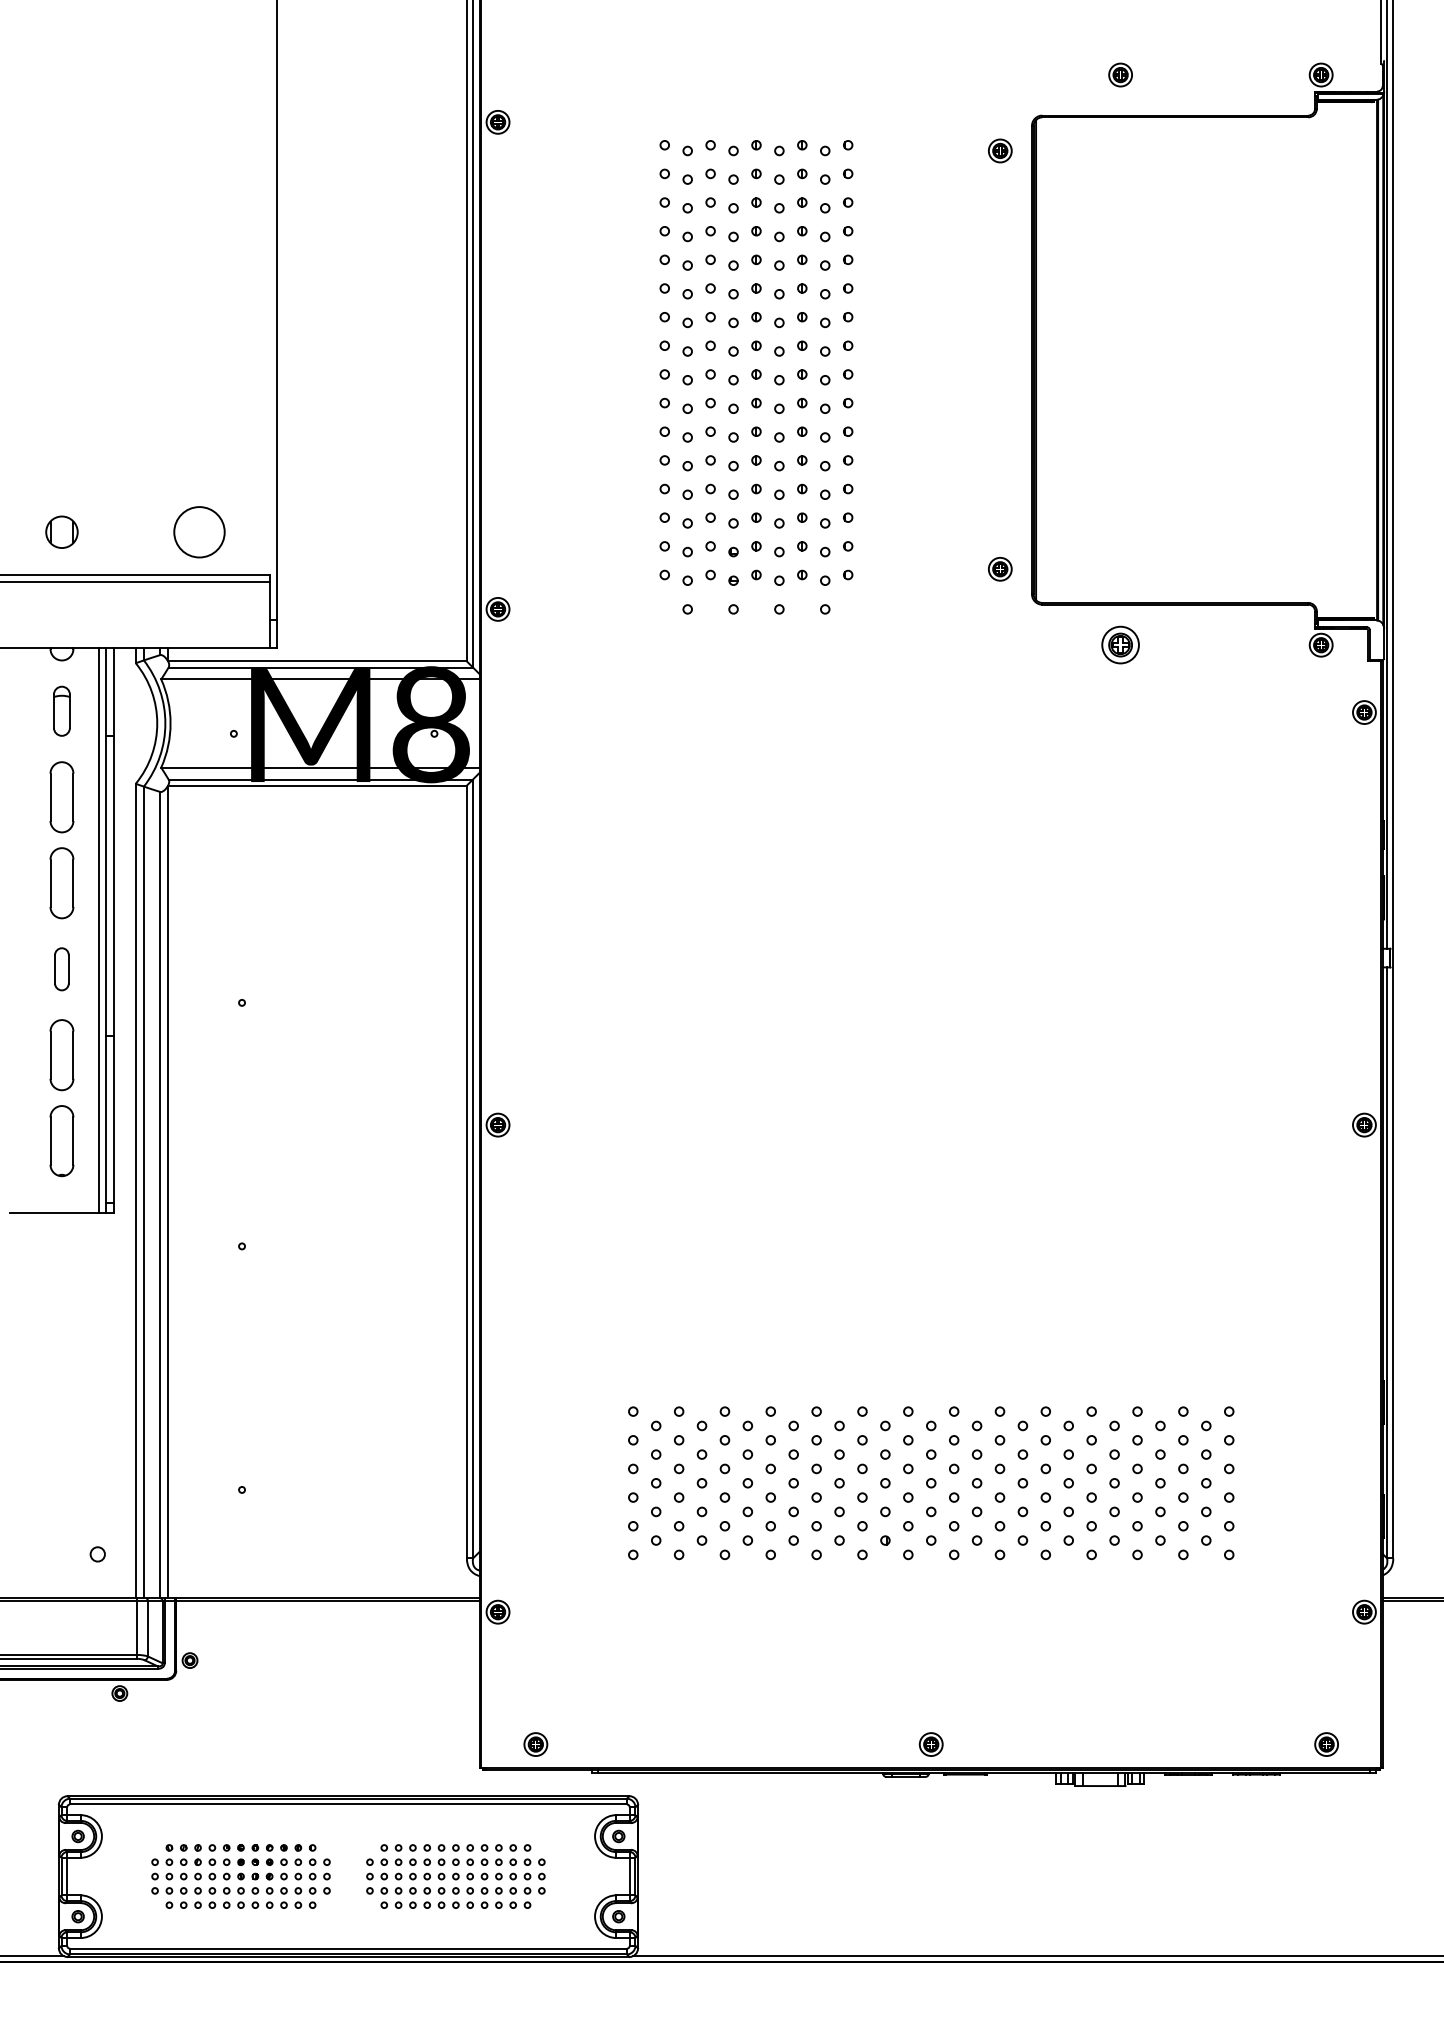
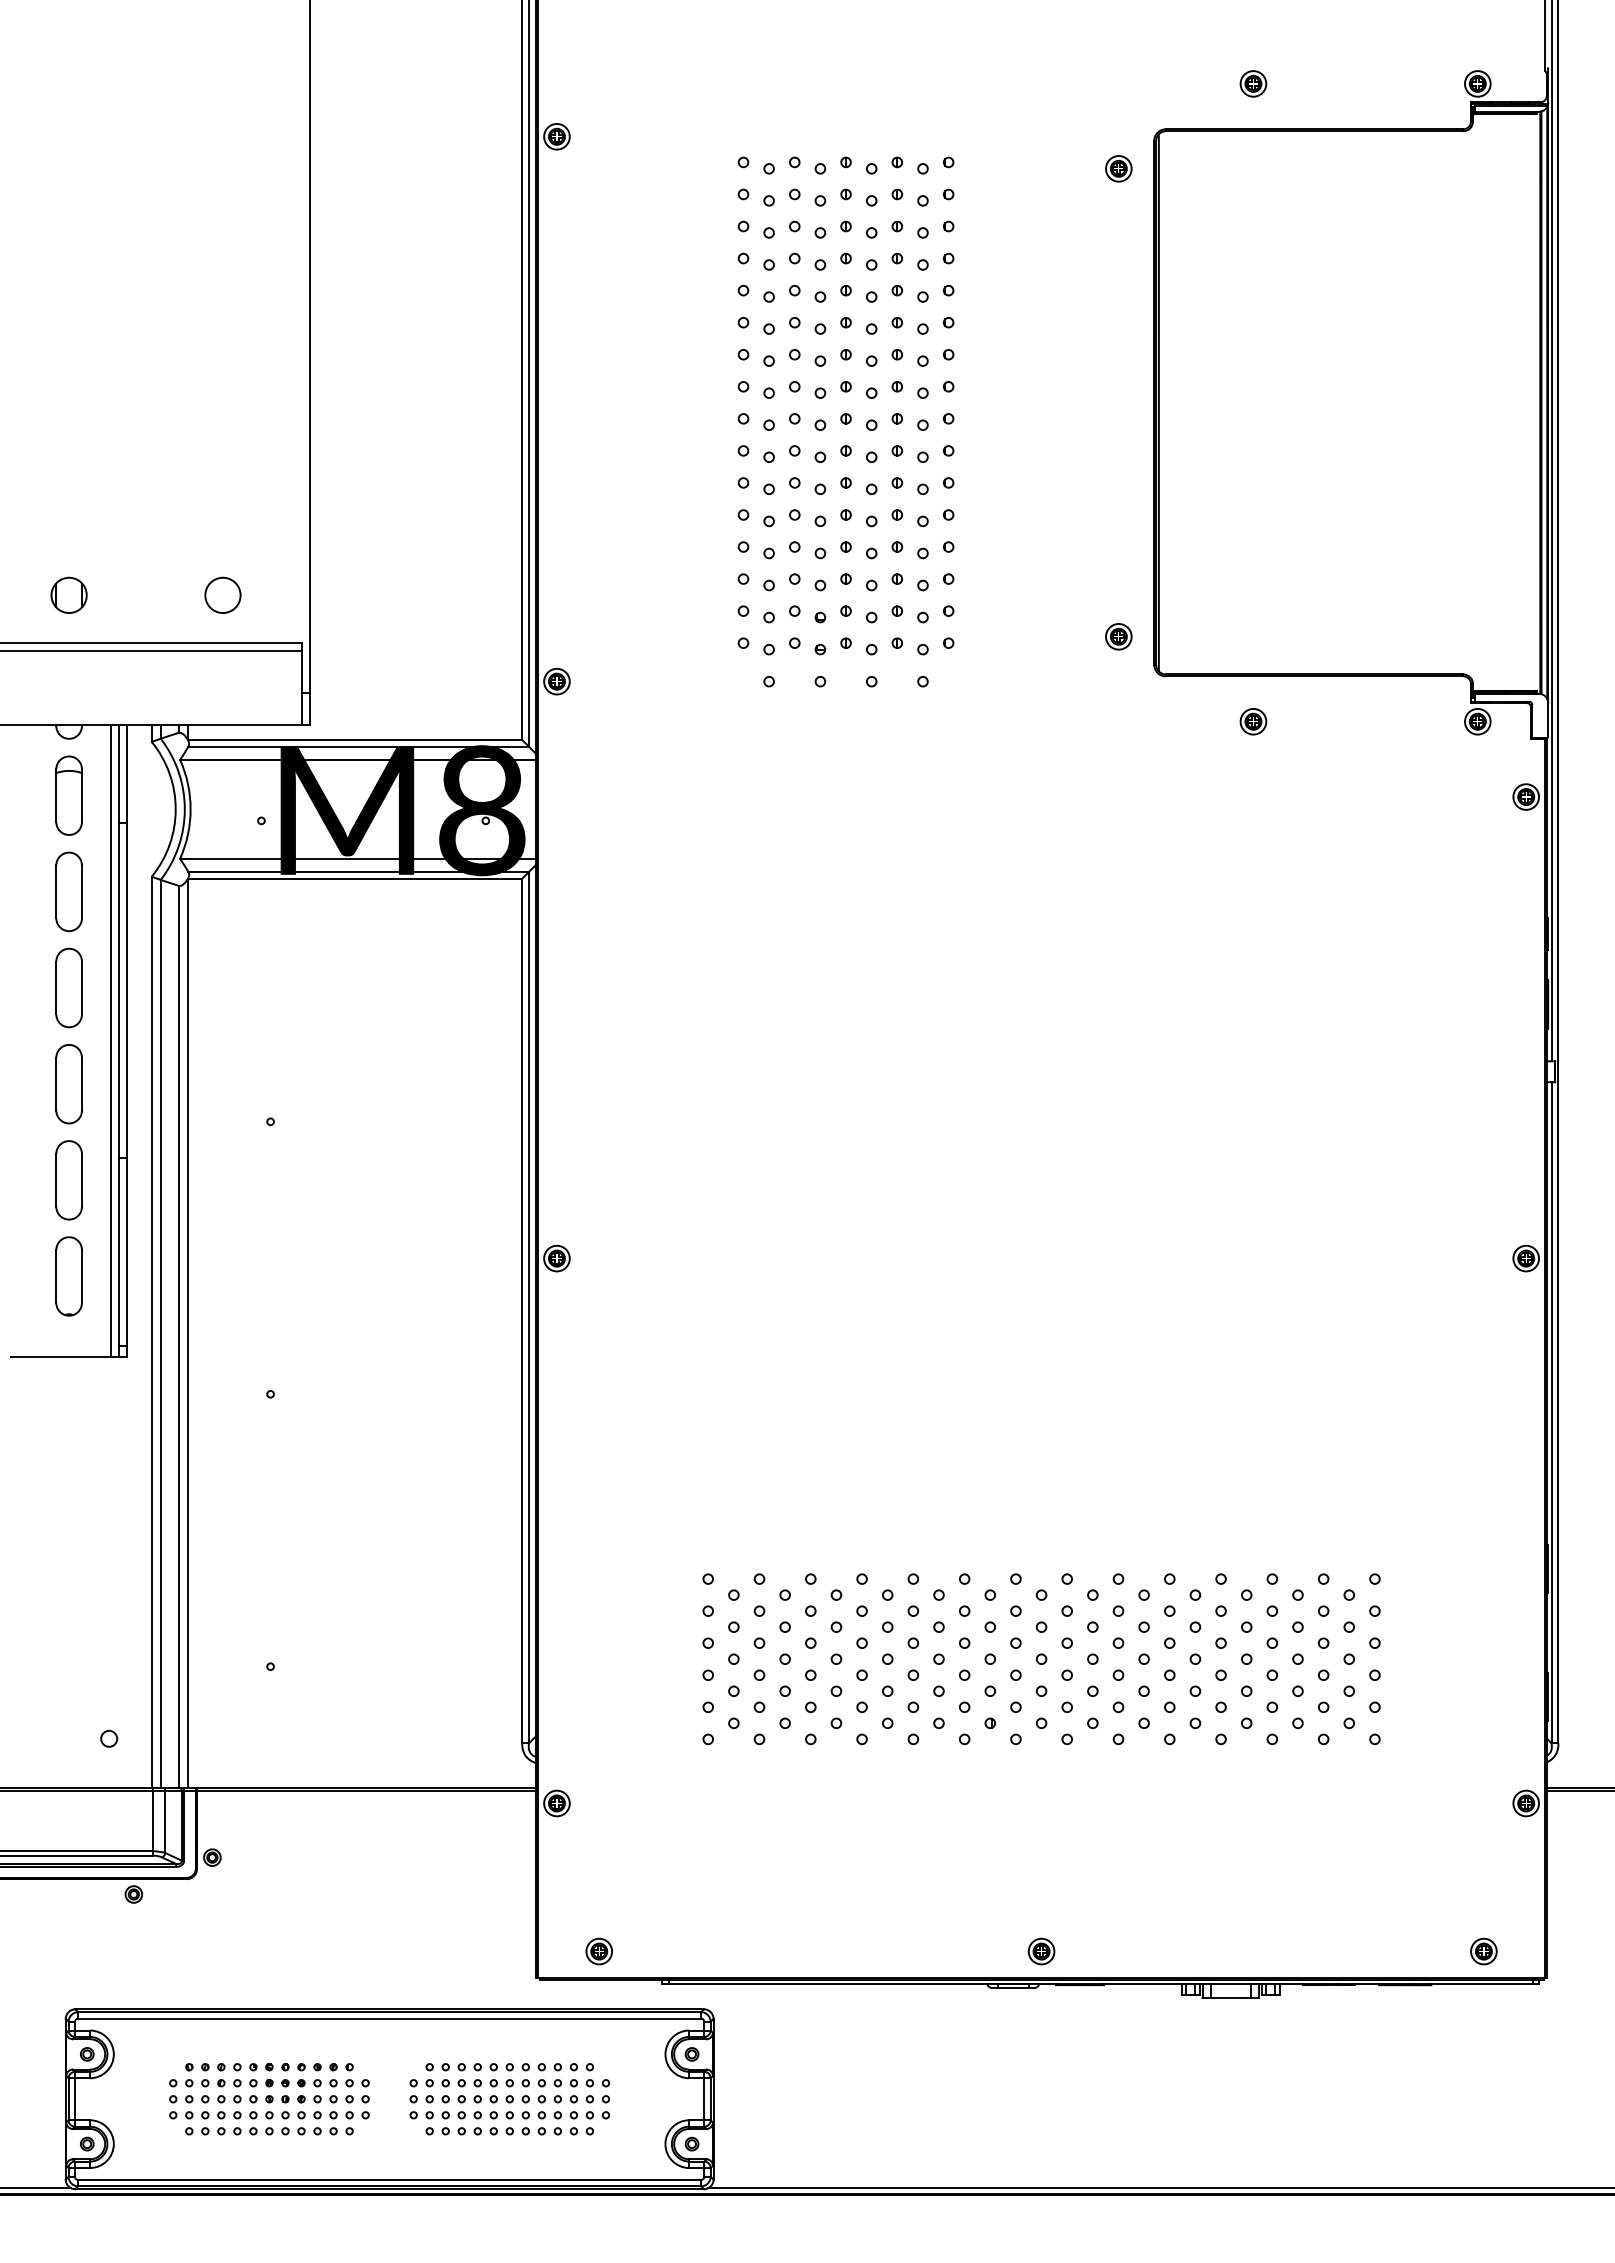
circle: (199, 532) -> (222, 595), size x0.62
part: (1120, 645) -> (1253, 721), size x0.62
part: (61, 711) -> (68, 795), size x1.43
part: (61, 969) -> (68, 1084), size x1.67

